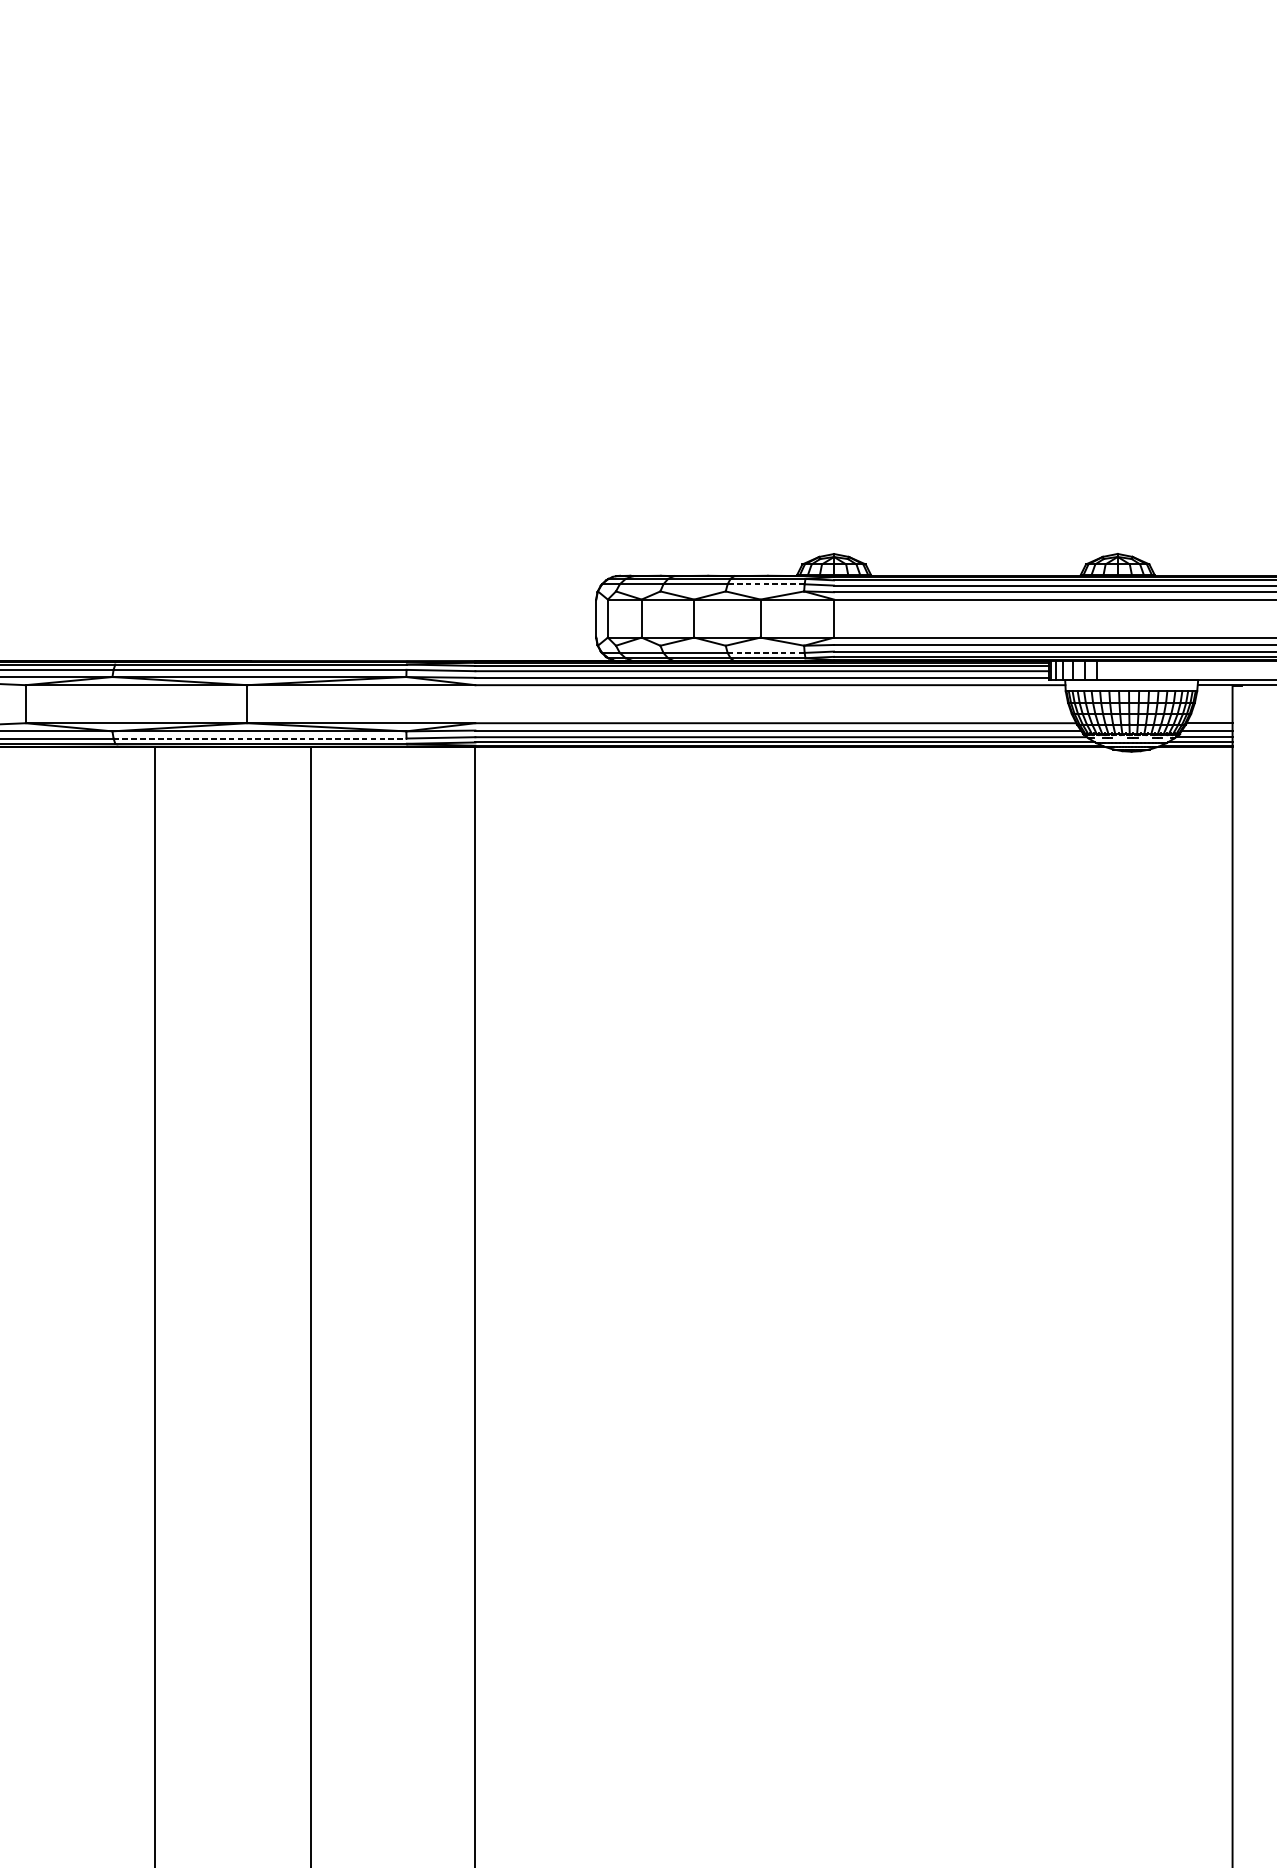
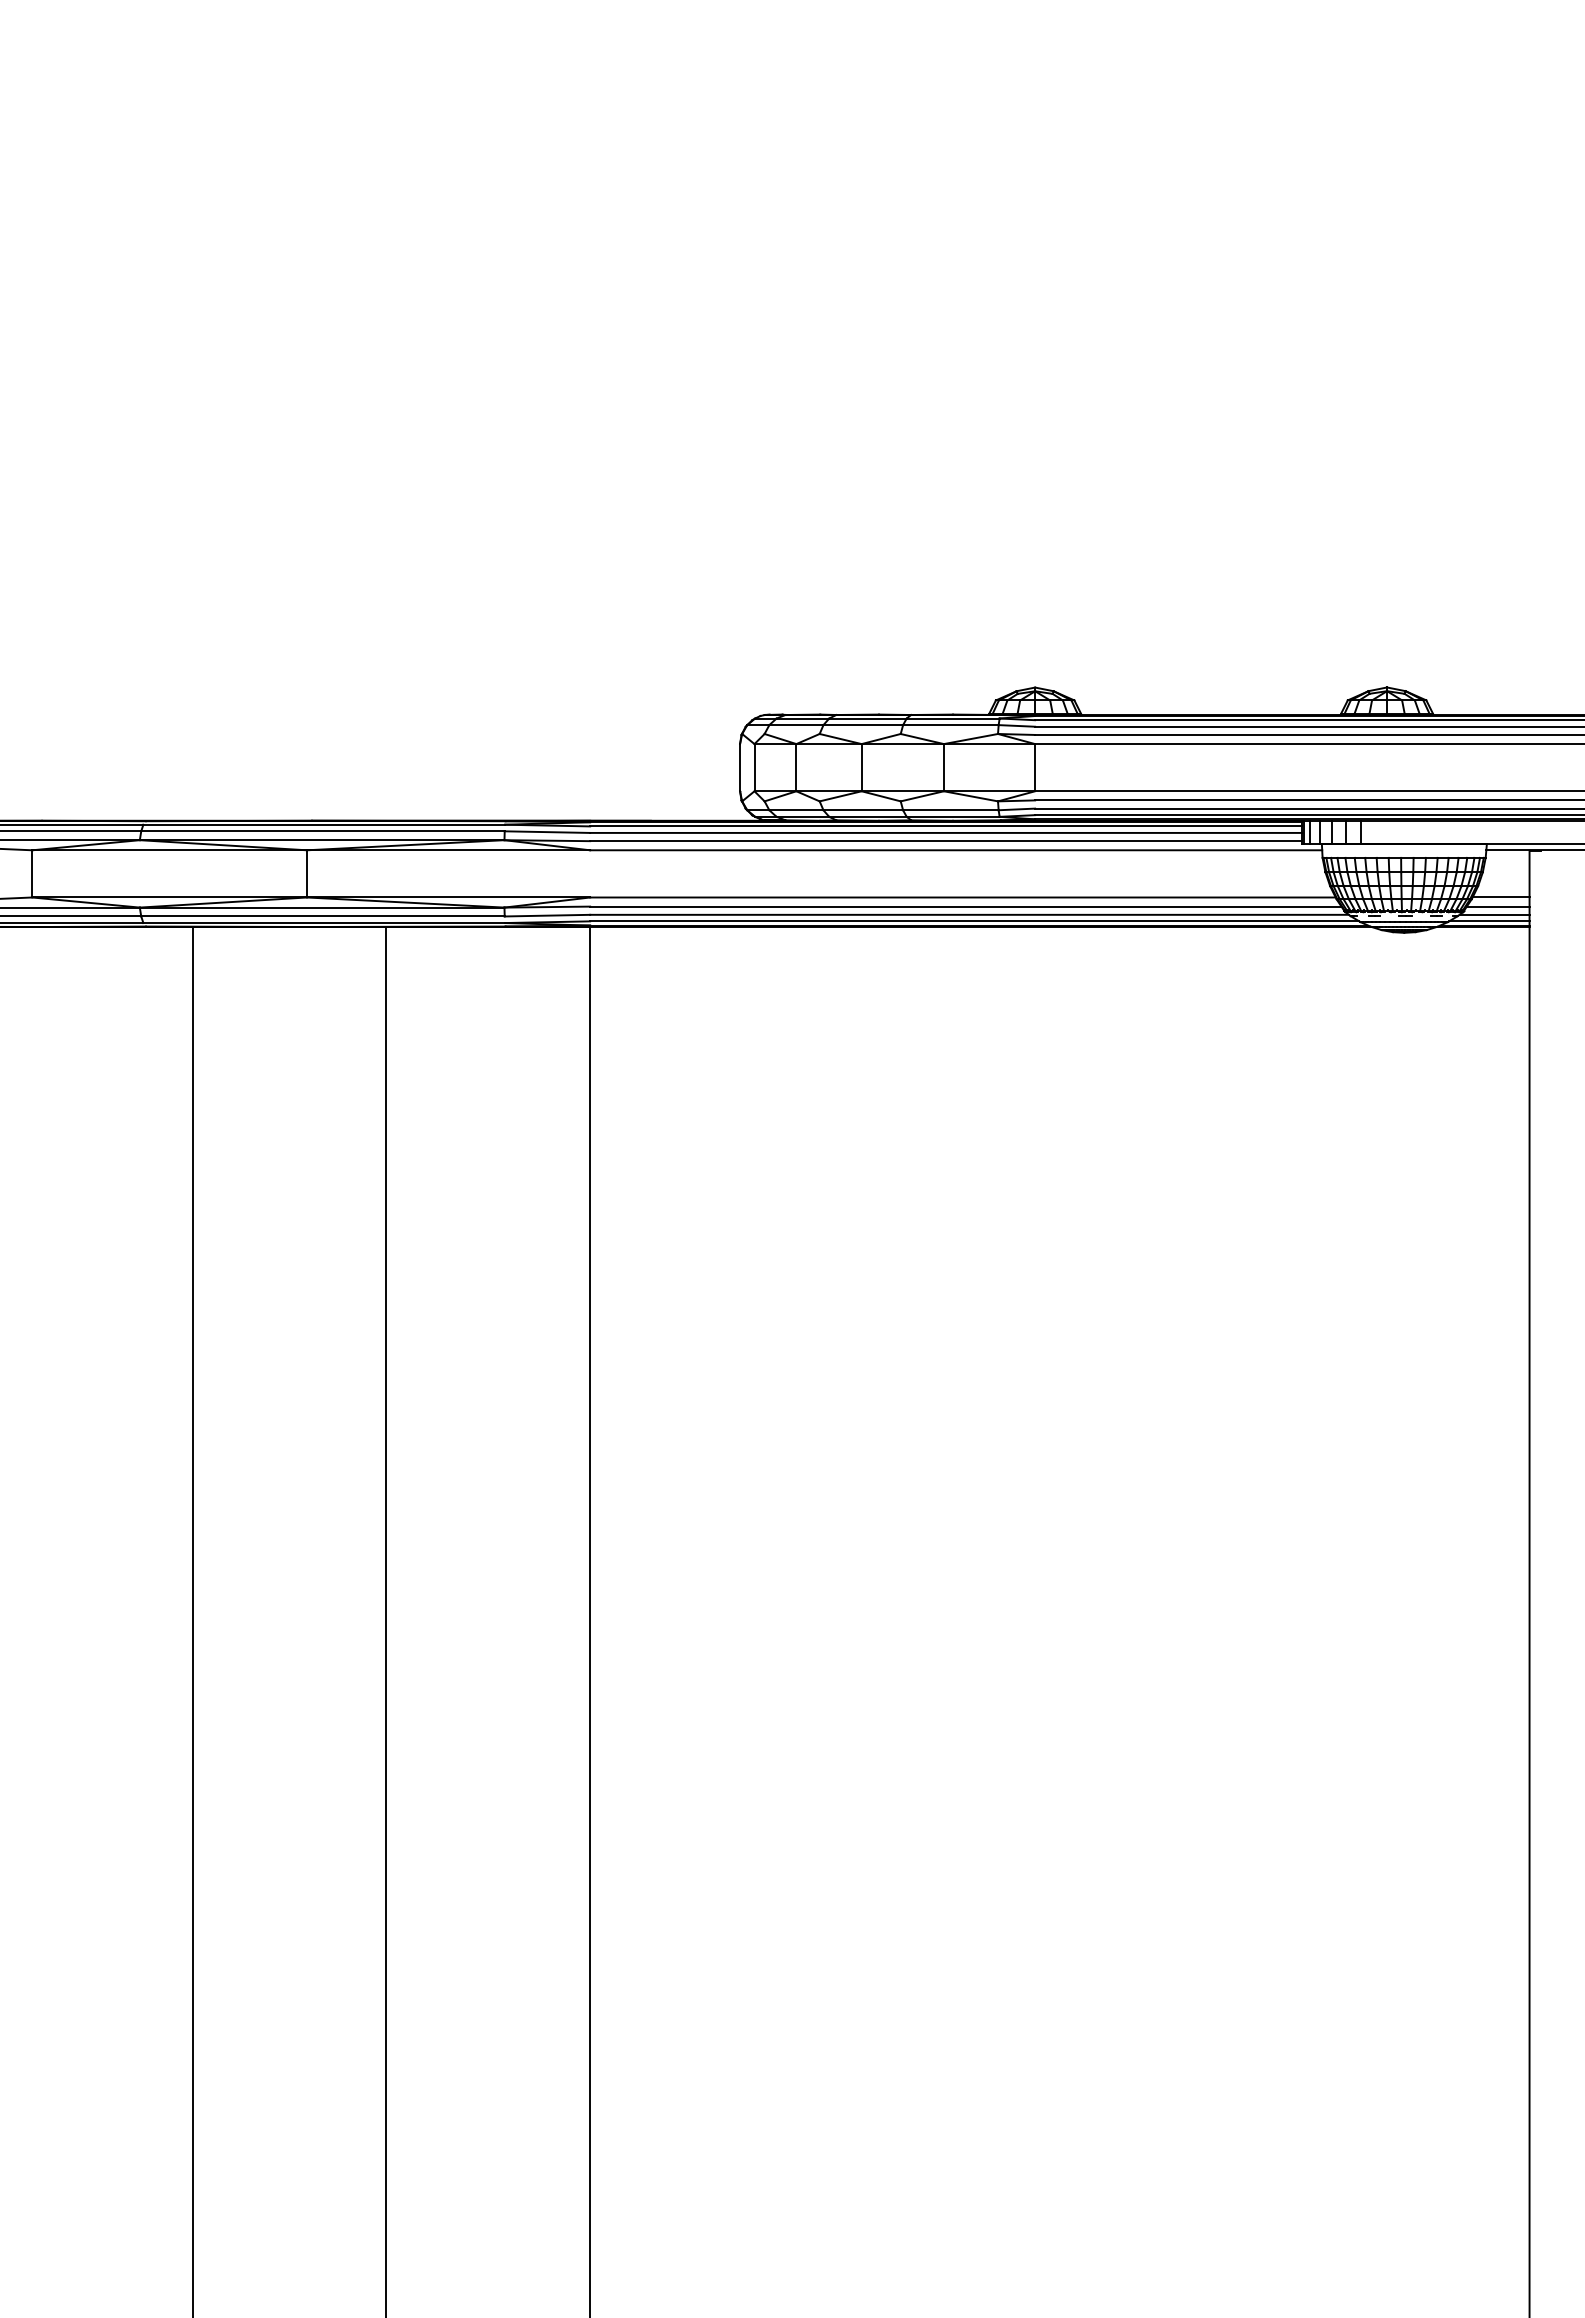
line: (765, 584) -> (950, 725), dashed -> solid
line: (765, 653) -> (950, 810), dashed -> solid
line: (259, 738) -> (322, 916), dashed -> solid

